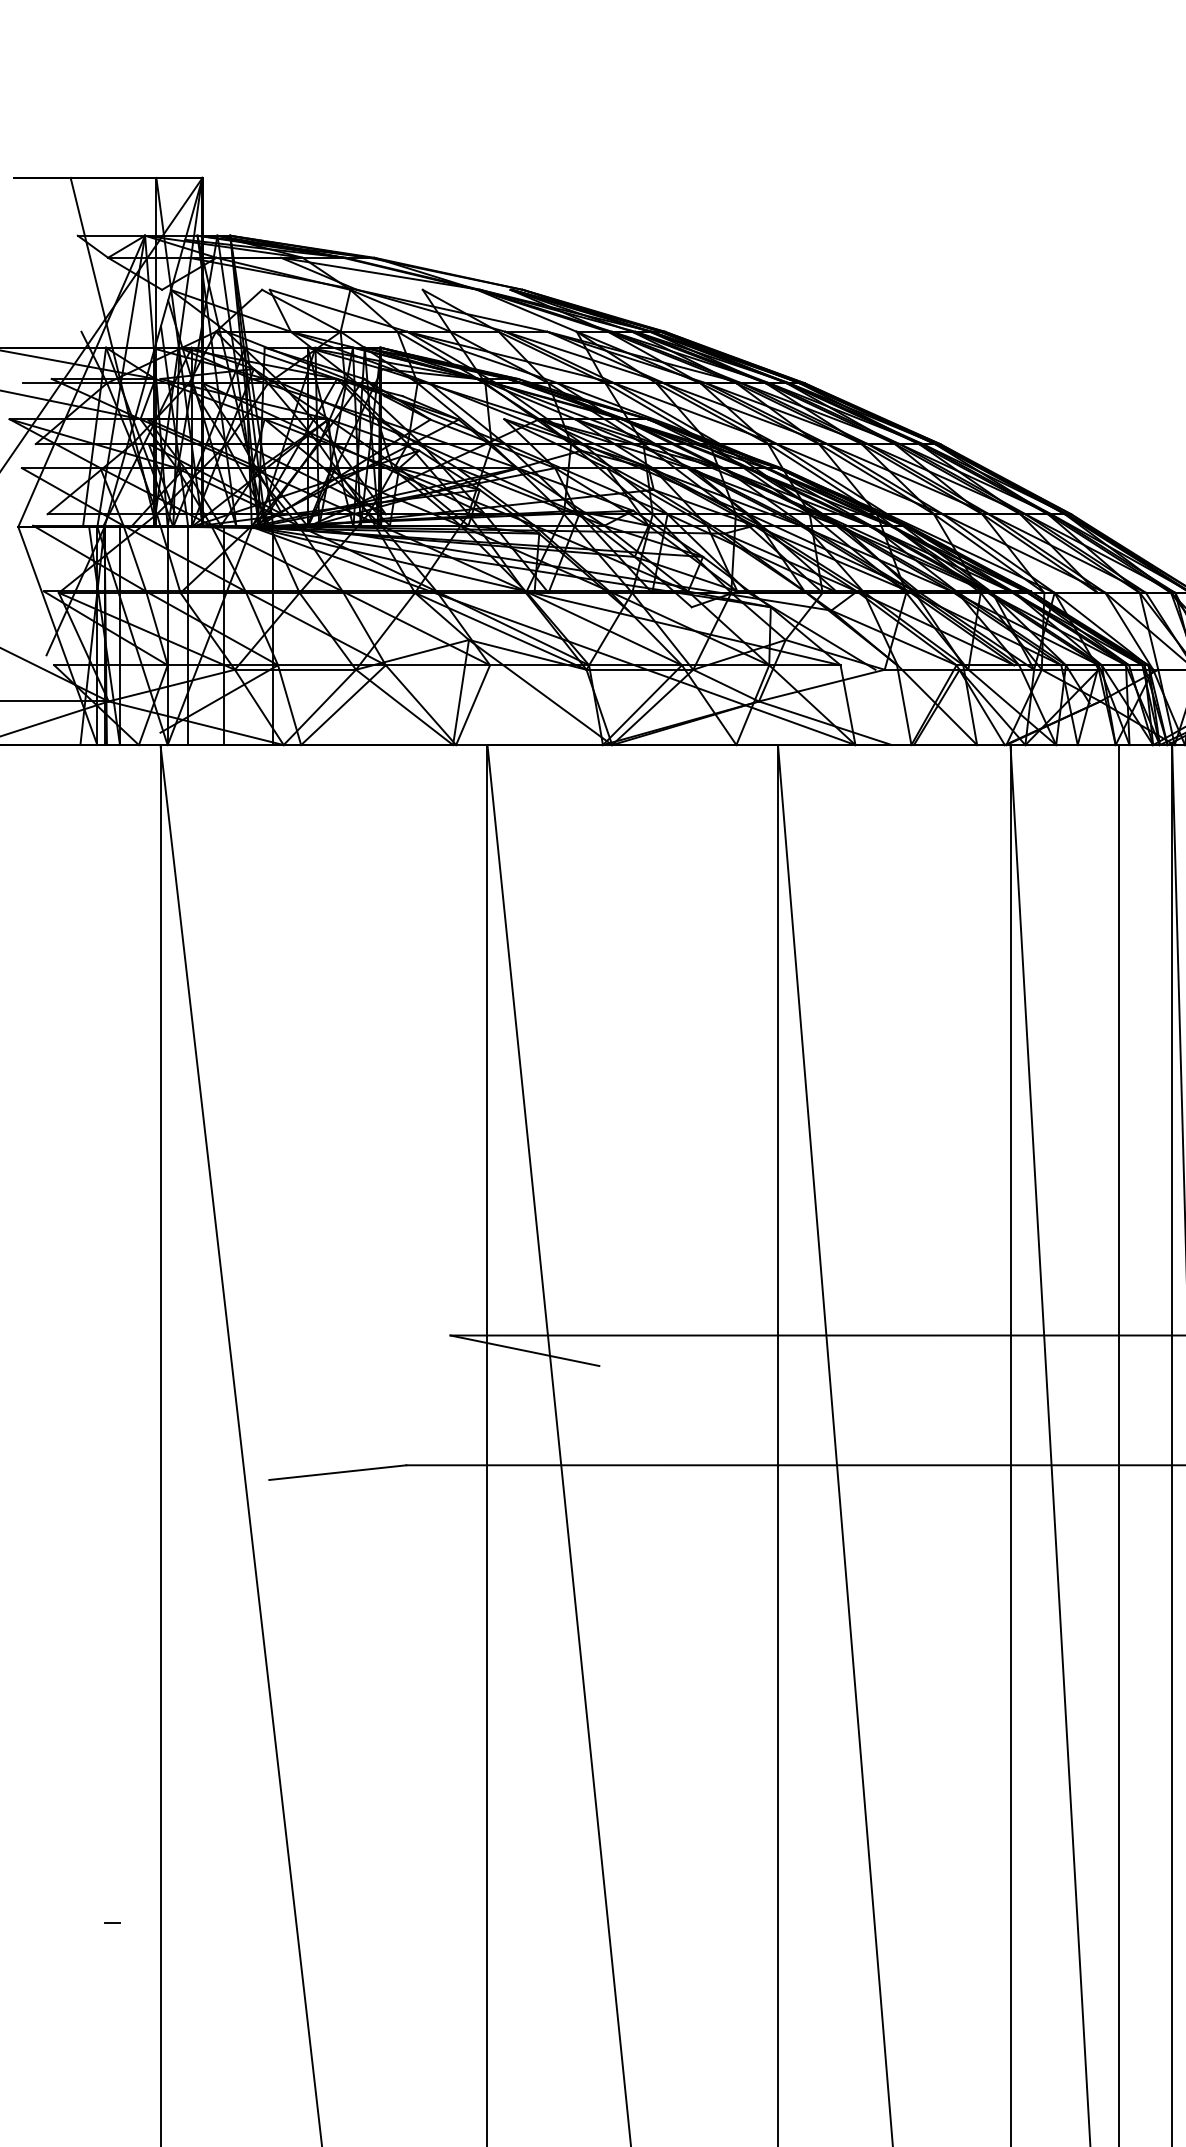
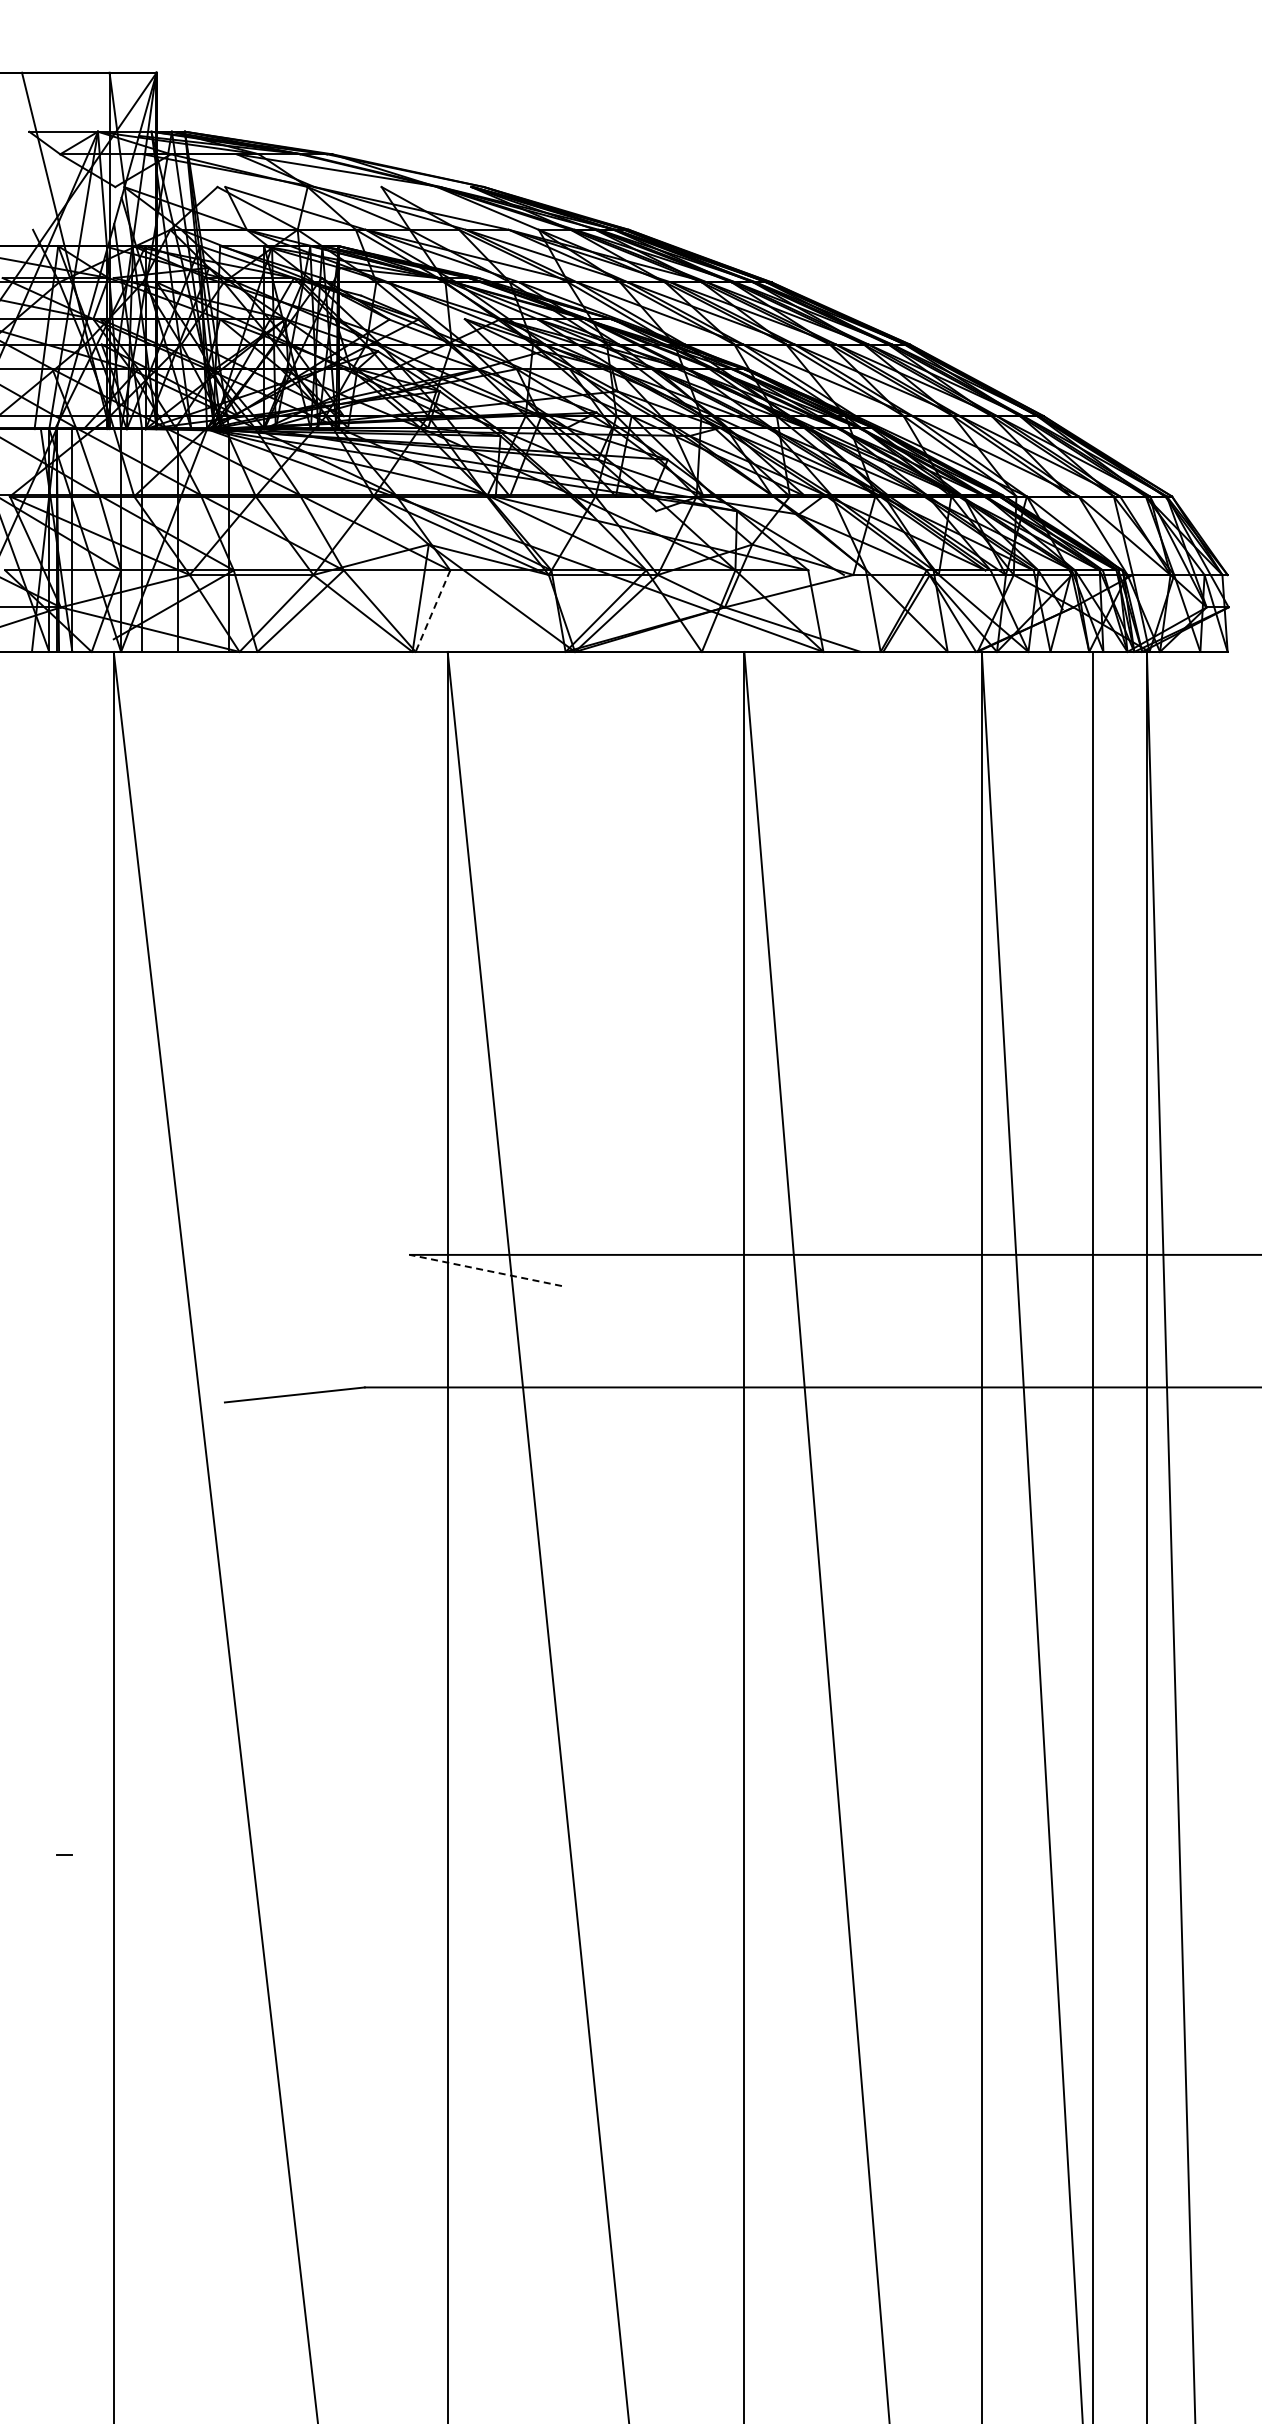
line: (472, 705) -> (432, 611), solid -> dashed
line: (524, 1350) -> (485, 1270), solid -> dashed

